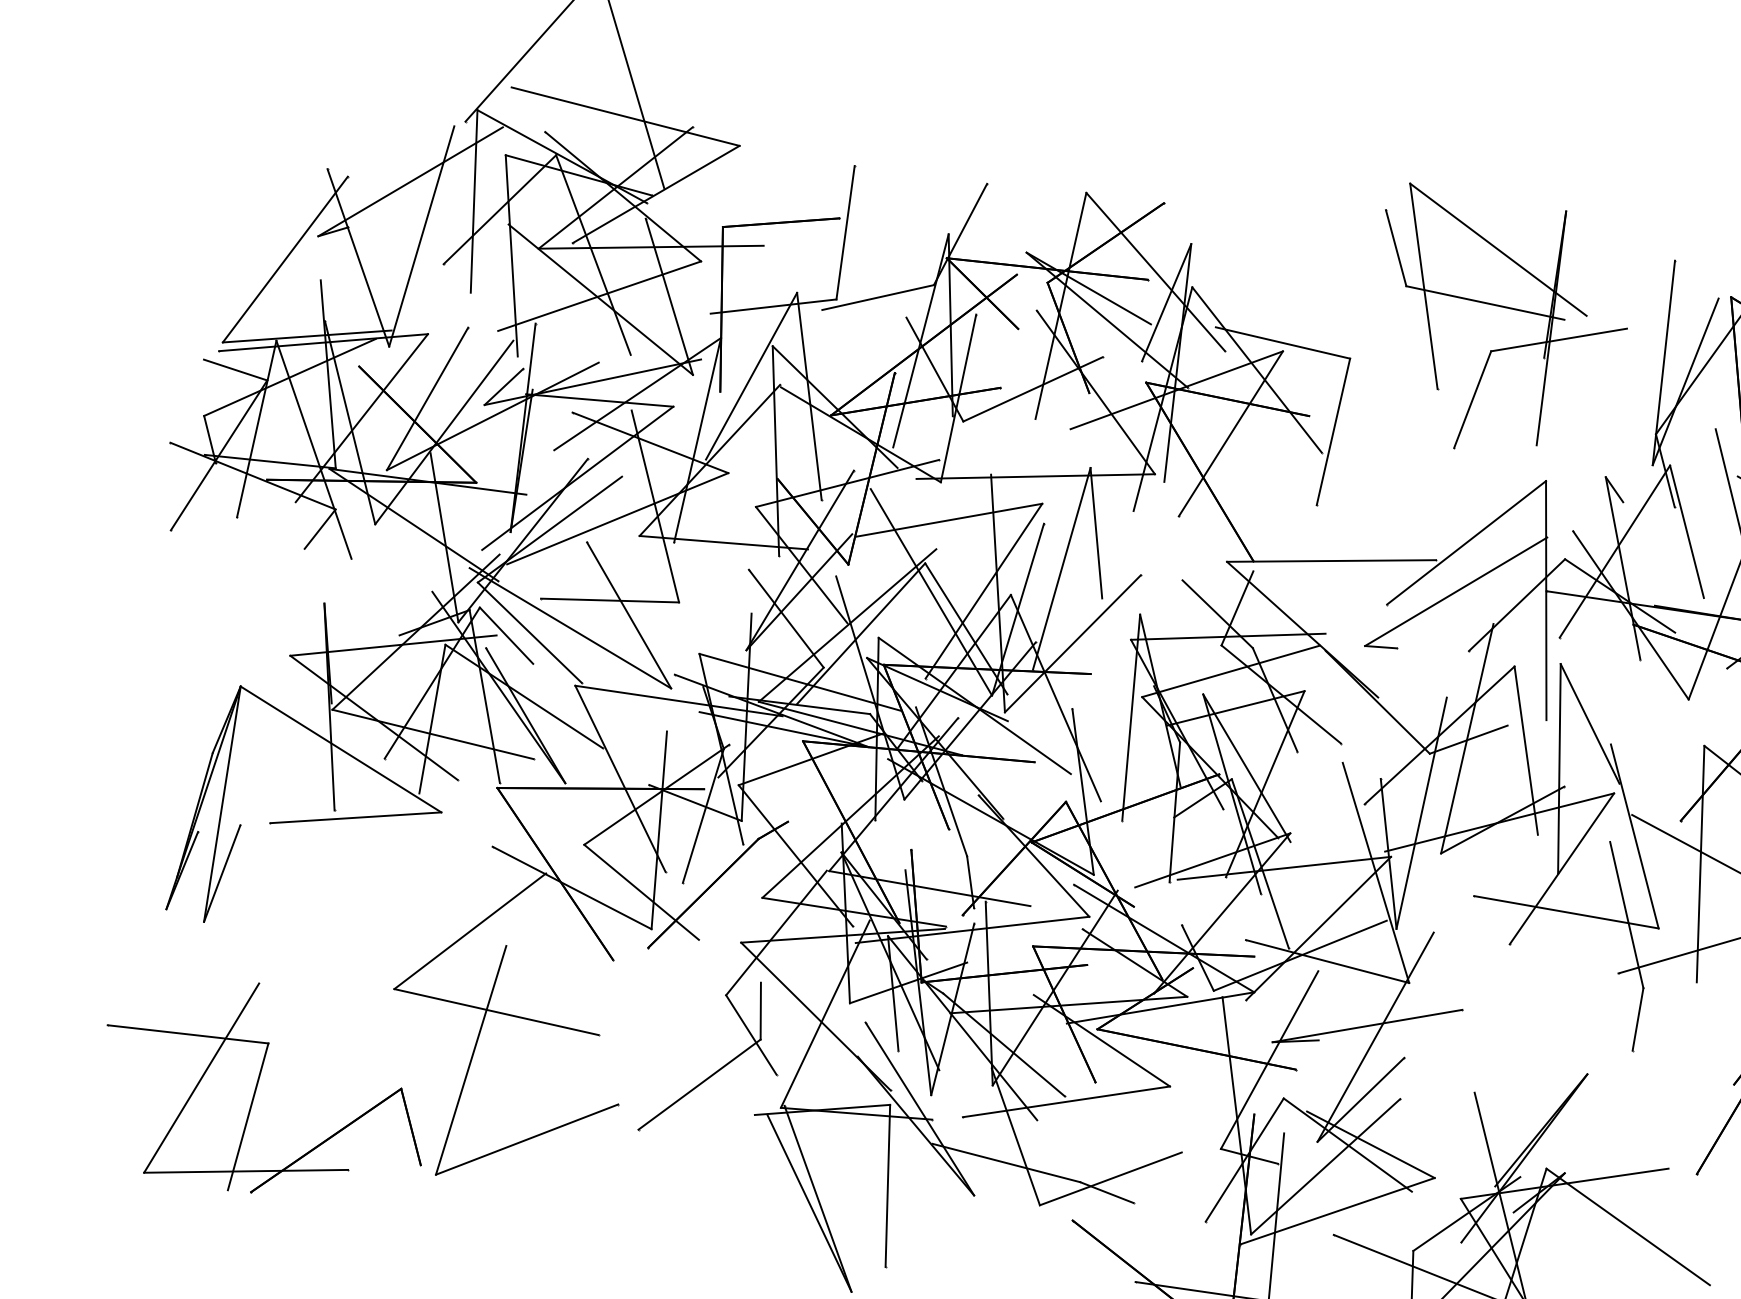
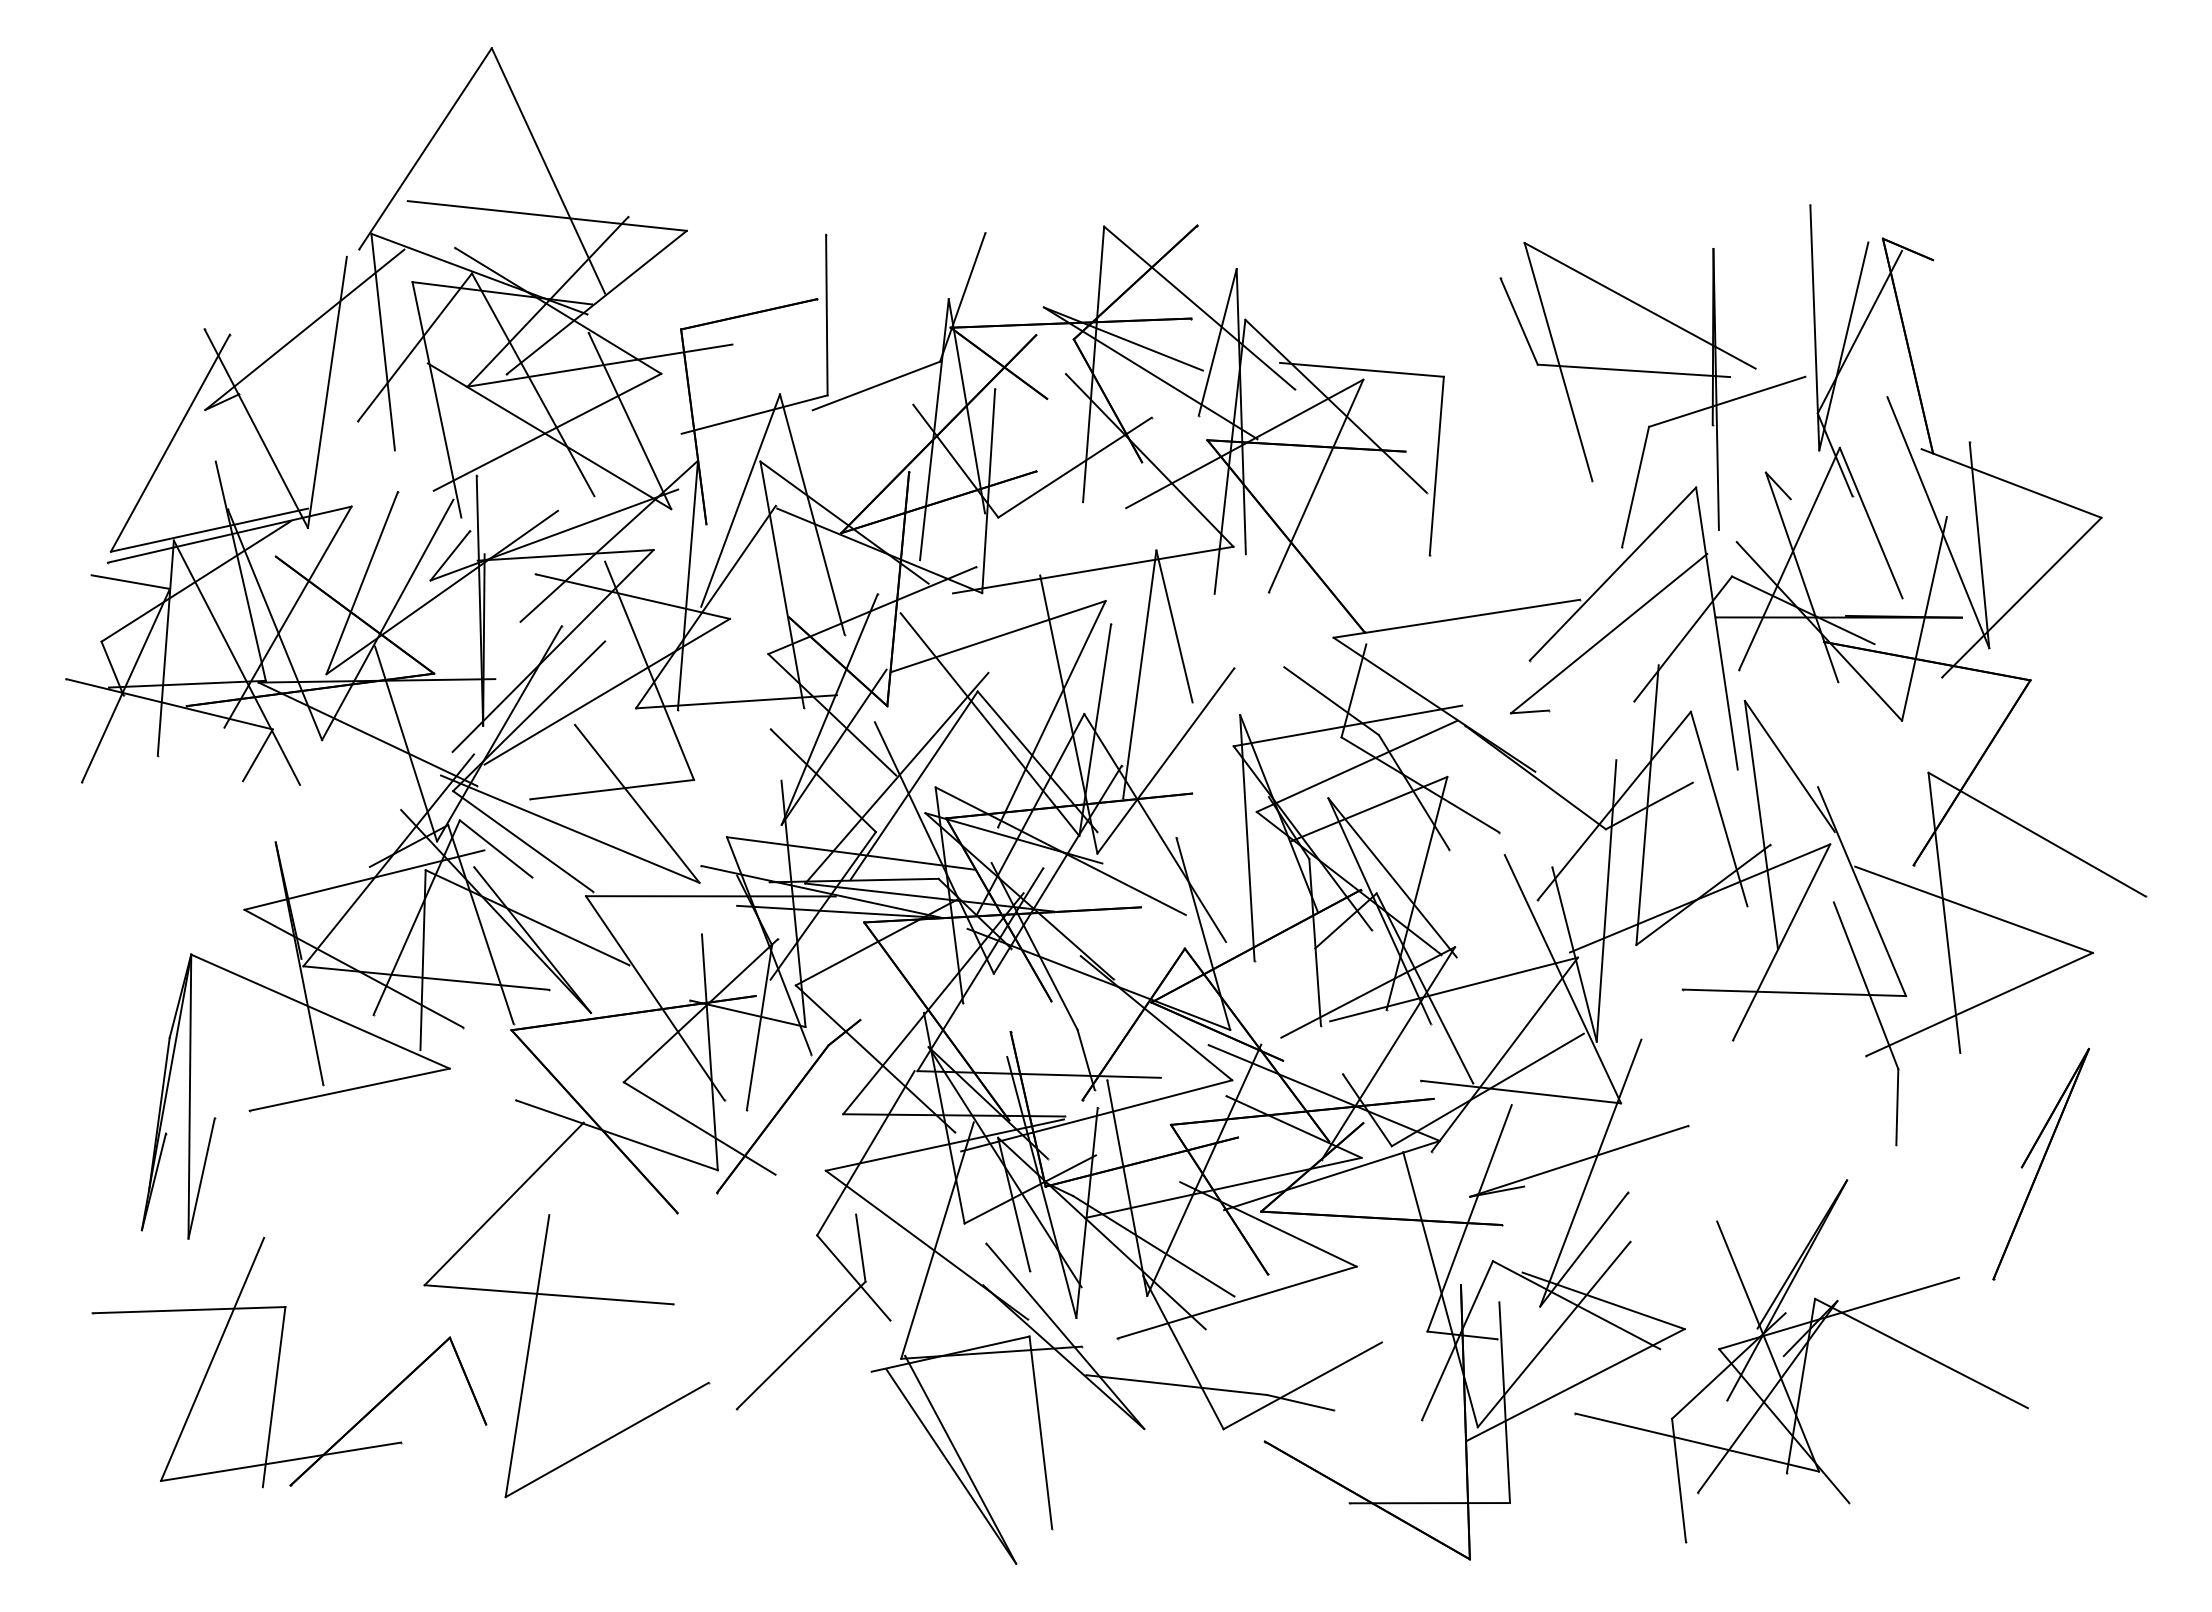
part: (1502, 307) -> (1654, 373), moved
part: (256, 1088) -> (279, 1362), moved

